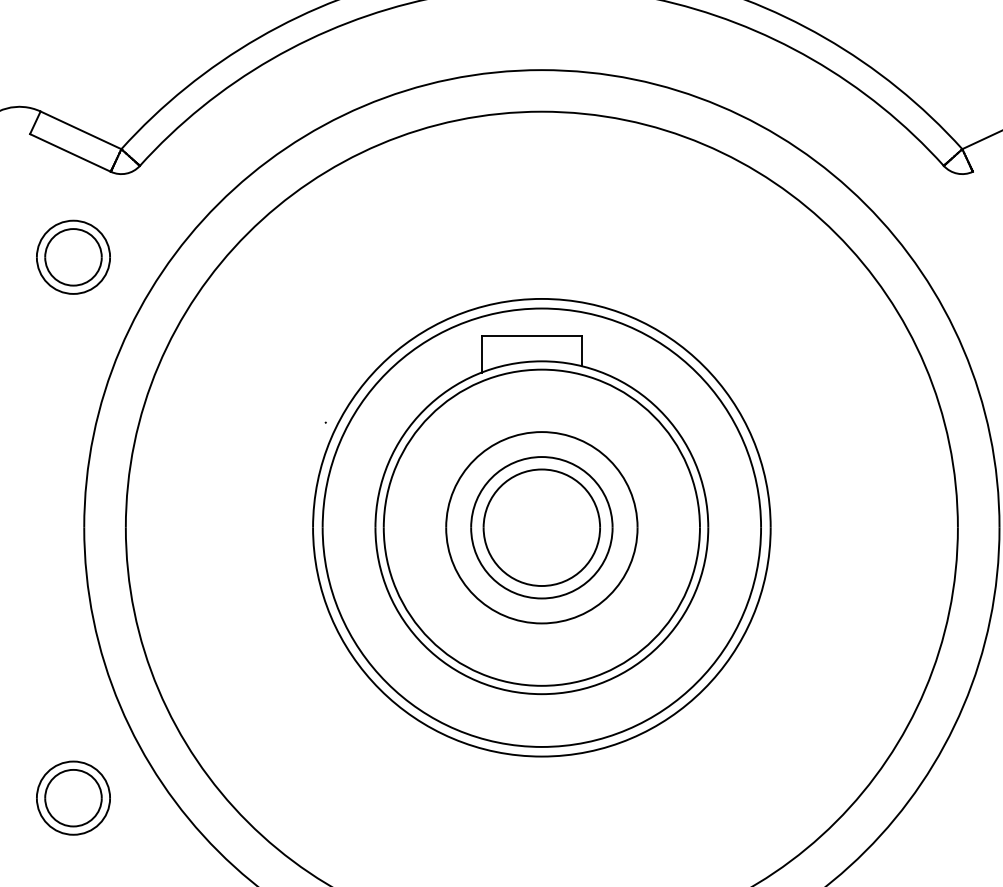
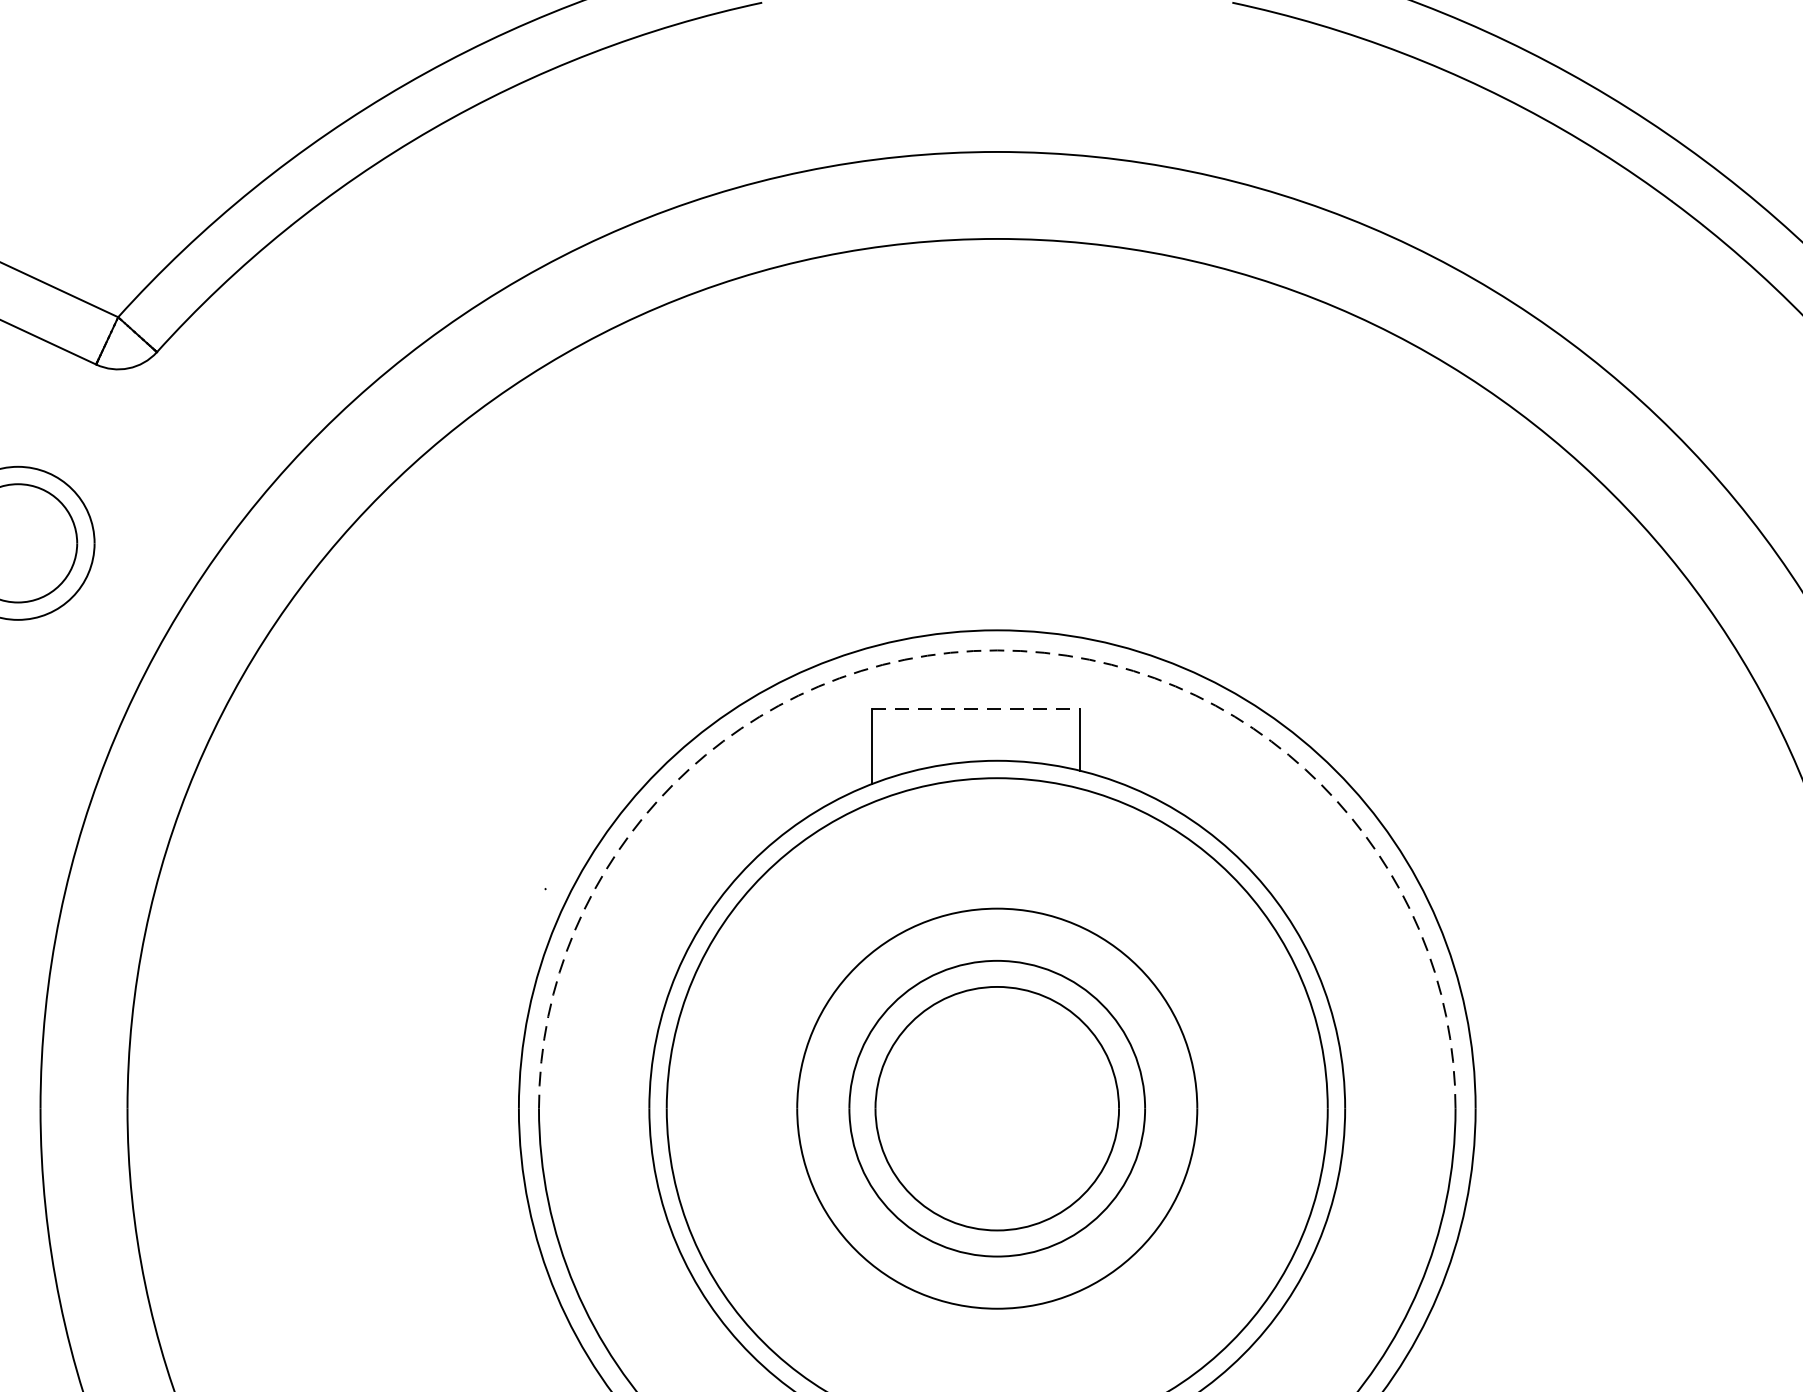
arc: (541, 308) -> (996, 650), solid -> dashed
line: (531, 336) -> (975, 708), solid -> dashed

